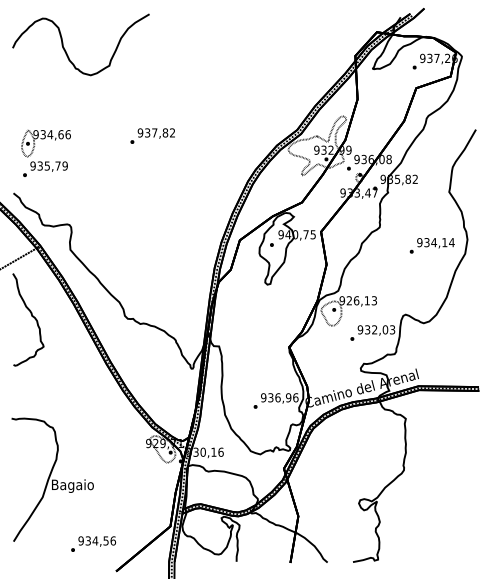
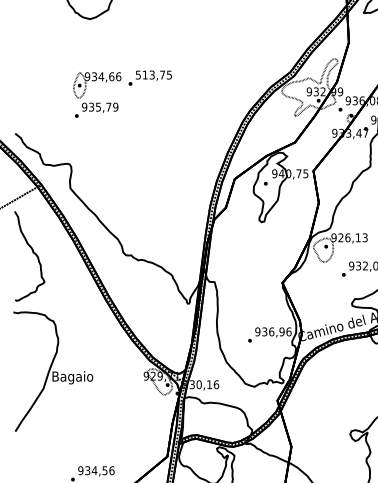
text: (156, 132) -> (153, 74), 937,82 -> 513,75
part: (45, 161) -> (96, 102), moved
part: (52, 479) -> (53, 371), moved

